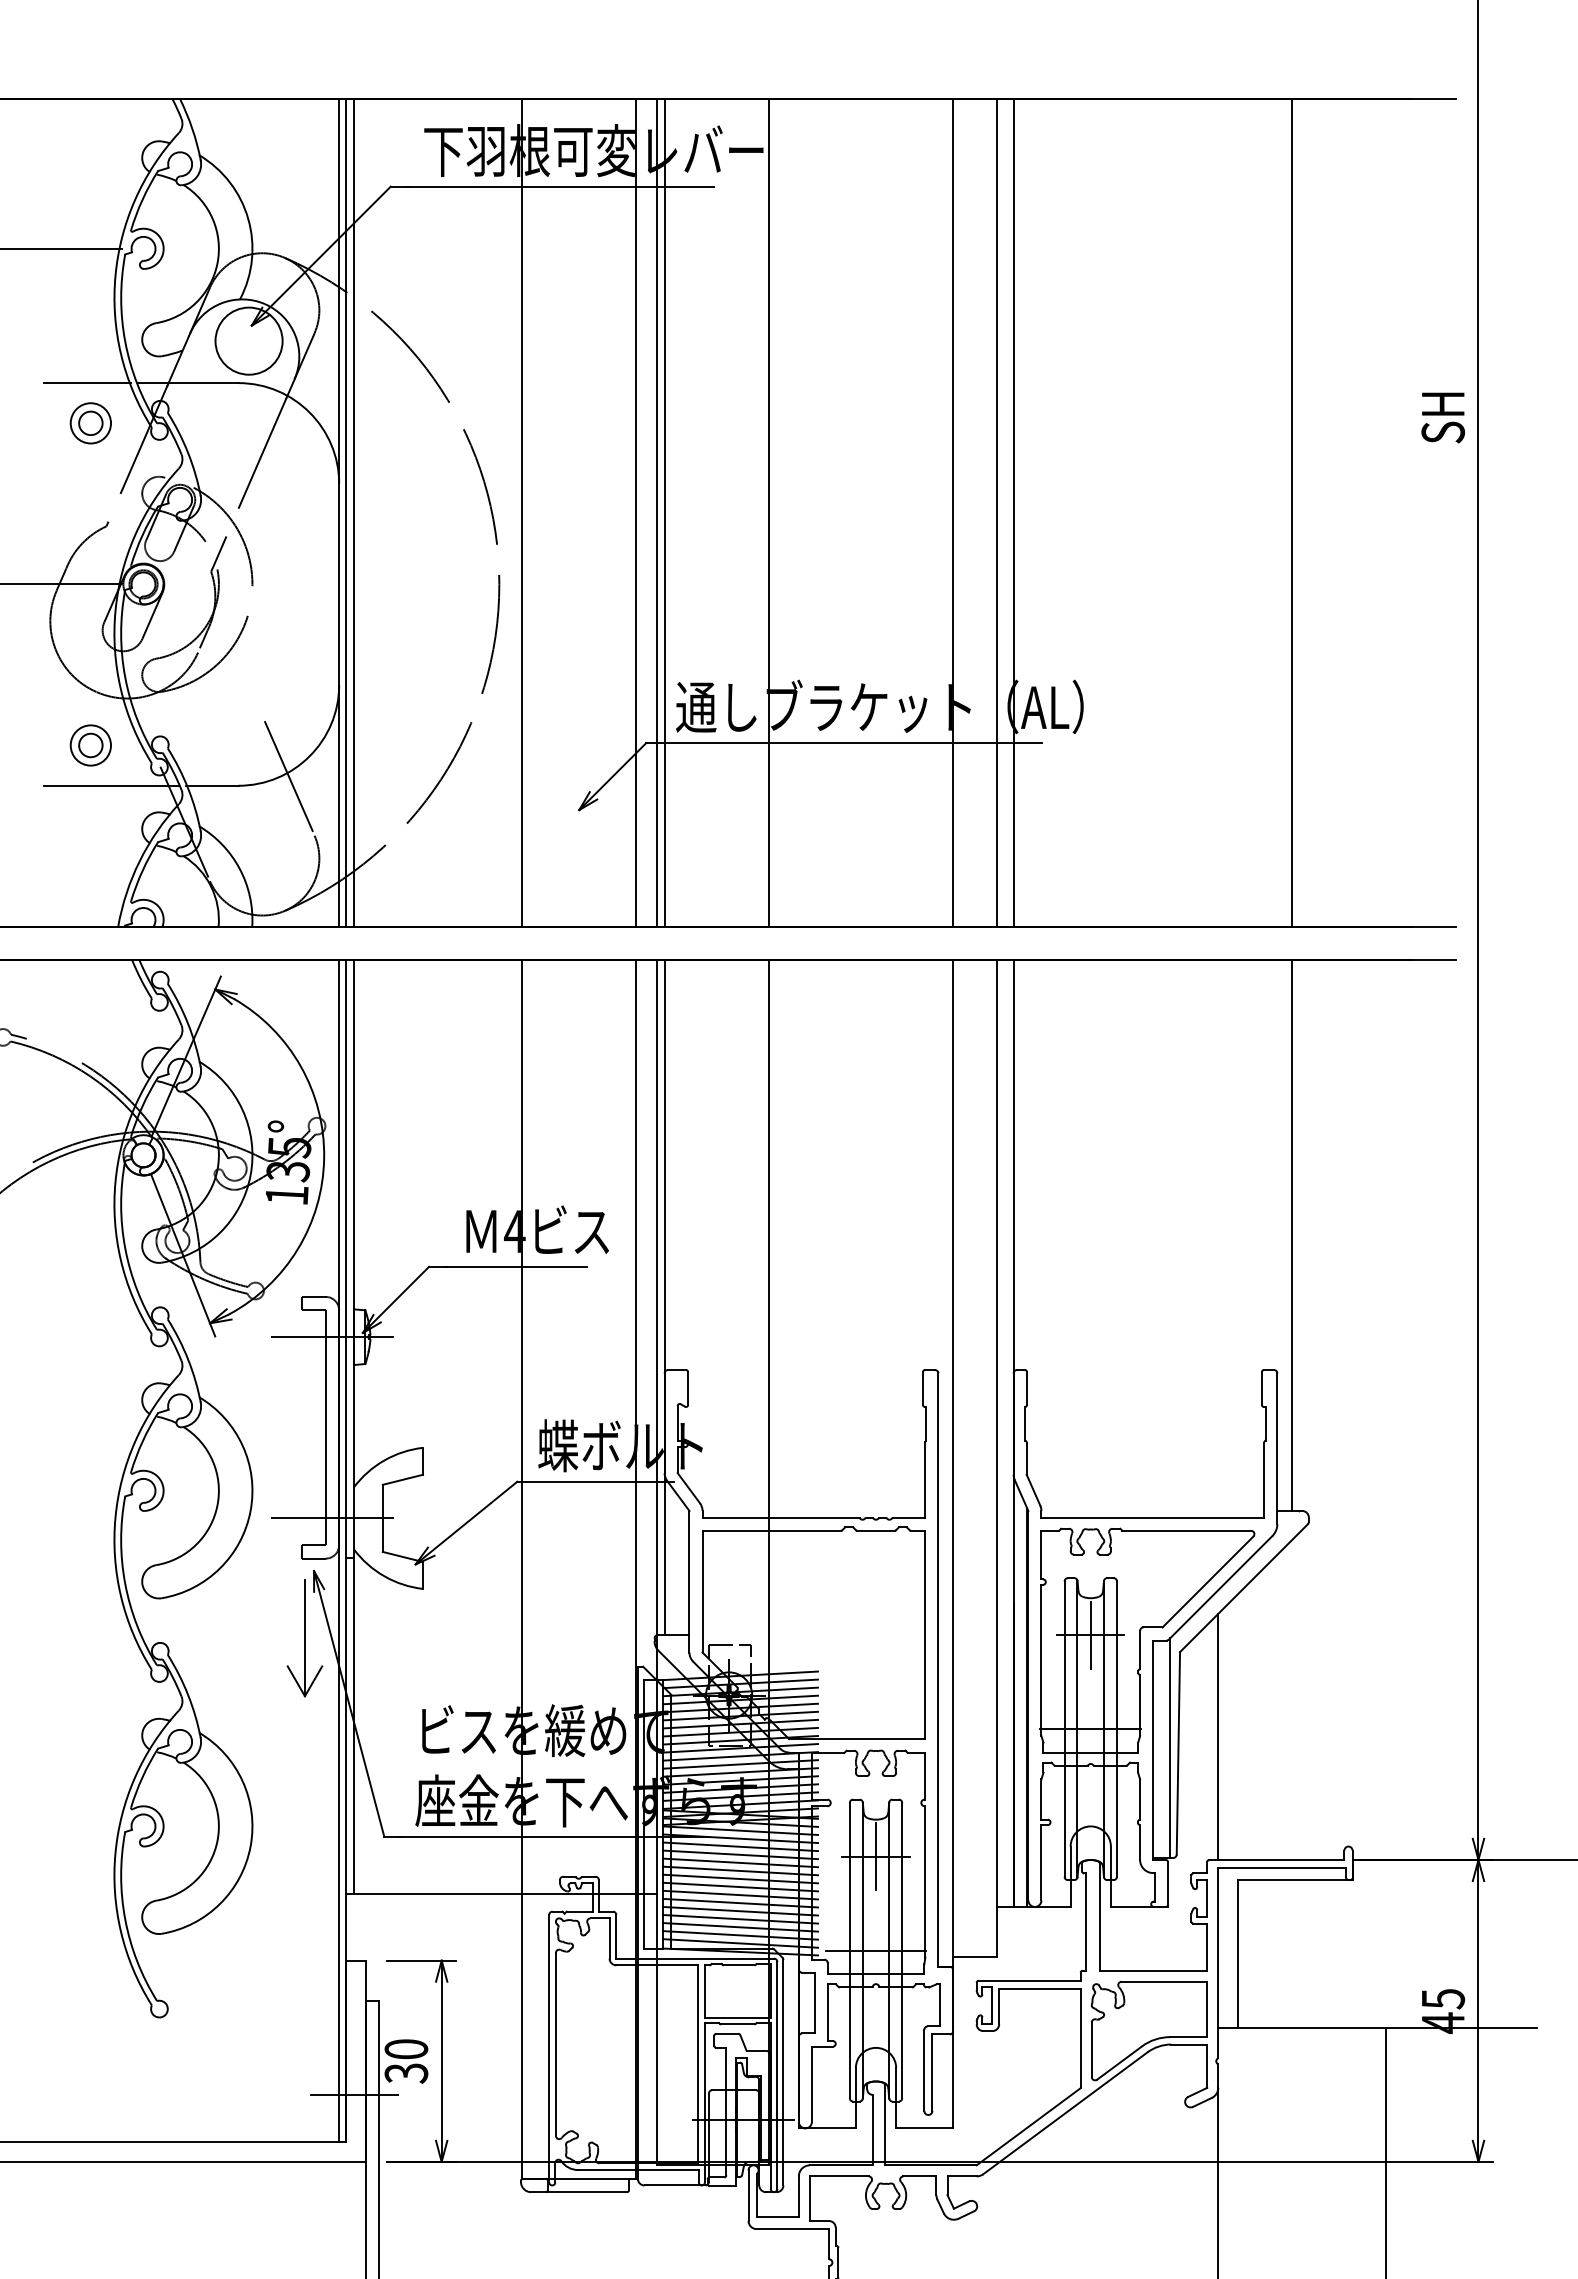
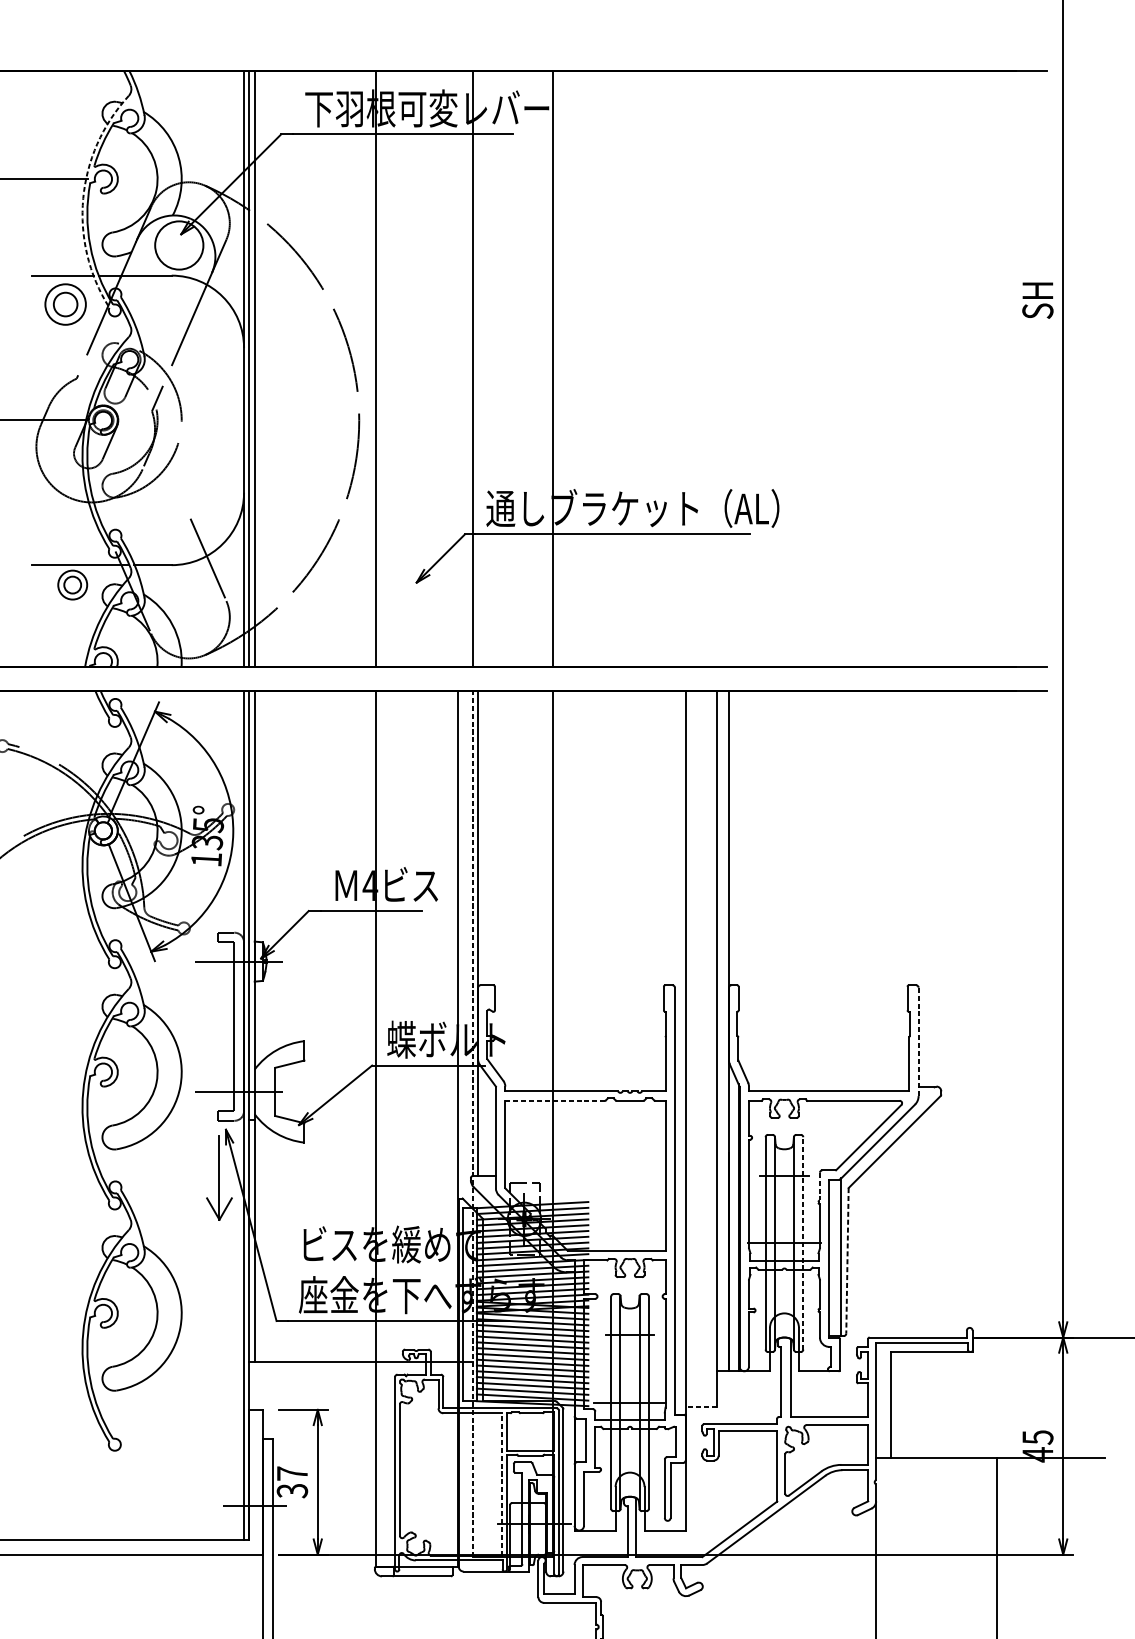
arc: (115, 275) -> (83, 198), solid -> dashed
part: (90, 423) -> (65, 304), size x1.4
line: (636, 512) -> (457, 368), removed
line: (664, 512) -> (477, 368), removed
line: (953, 512) -> (685, 368), removed
line: (996, 512) -> (716, 368), removed
line: (1013, 512) -> (728, 368), removed
line: (1292, 512) -> (929, 368), removed
part: (90, 745) -> (72, 585), moved
line: (1292, 1235) -> (929, 888), removed
line: (1277, 1449) -> (918, 1042), solid -> dashed
line: (772, 1530) -> (555, 1100), solid -> dashed
line: (657, 1562) -> (472, 1123), solid -> dashed
line: (1090, 1634) -> (784, 1175), removed
line: (1140, 1650) -> (820, 1186), solid -> dashed
line: (1116, 1729) -> (802, 1243), solid -> dashed
line: (1218, 1736) -> (876, 1248), removed
line: (1178, 1753) -> (847, 1260), solid -> dashed
line: (876, 1856) -> (630, 1335), removed
line: (975, 1957) -> (701, 1407), solid -> dashed
text: (406, 2049) -> (292, 1473), 30 -> 37
line: (698, 2064) -> (502, 1484), solid -> dashed

